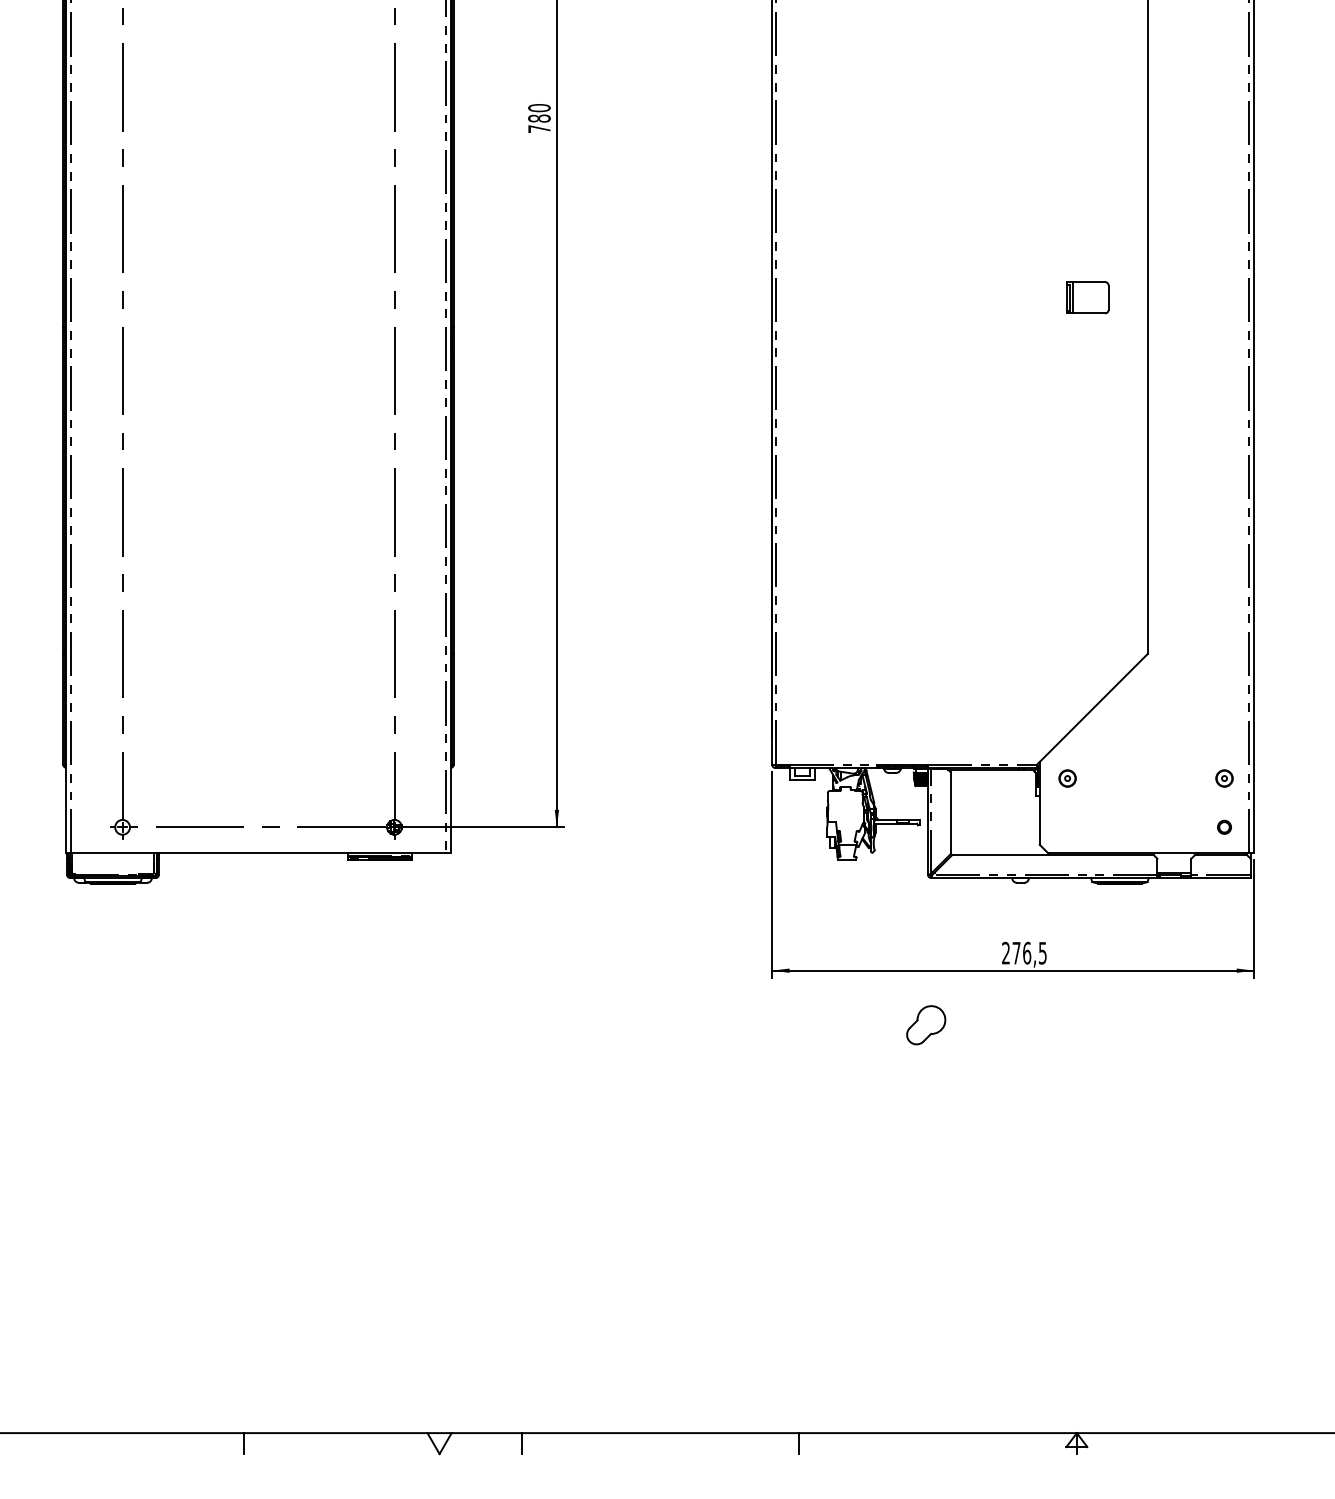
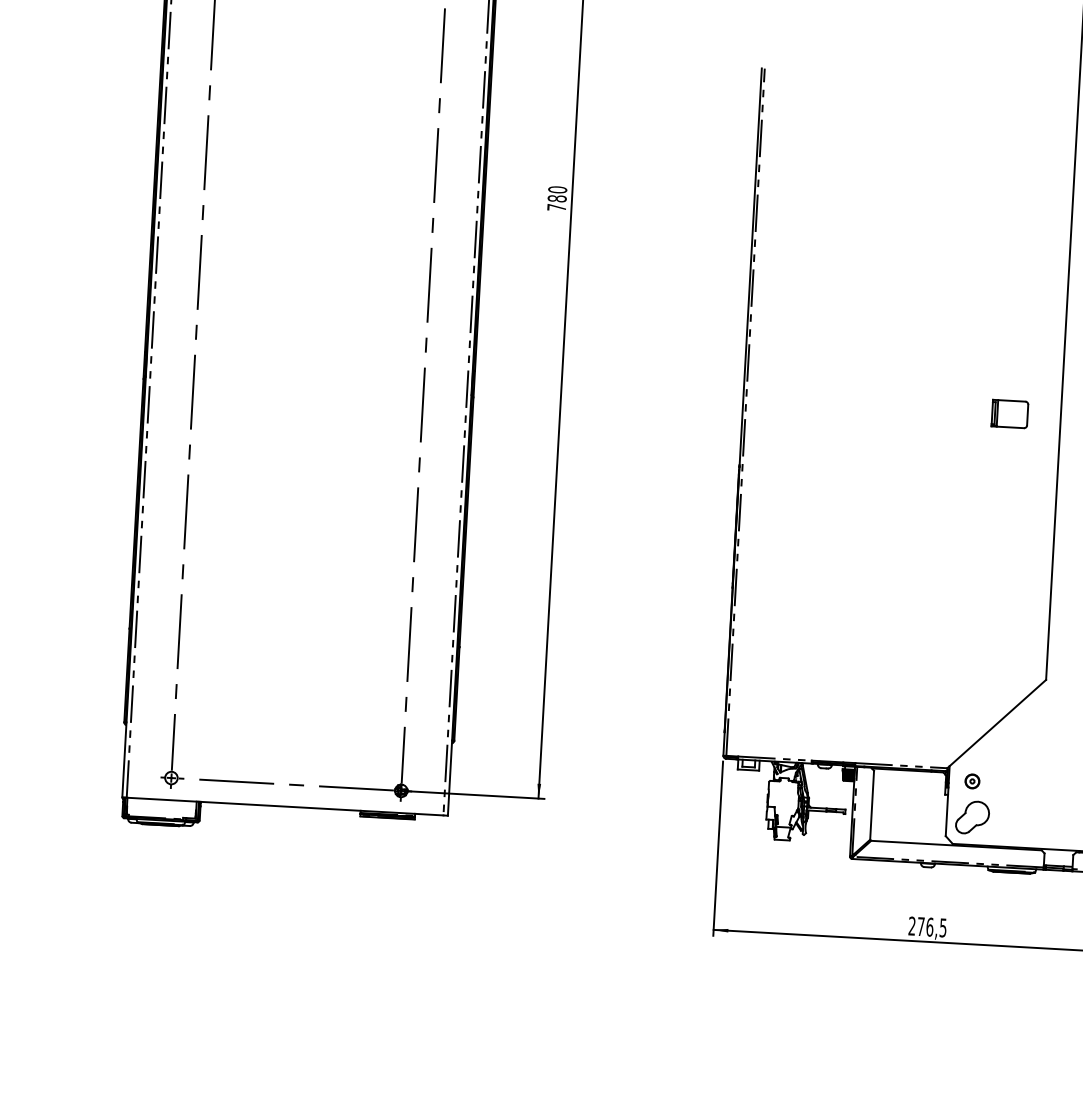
part: (1087, 297) -> (1009, 413), moved
part: (926, 1025) -> (972, 817), moved

